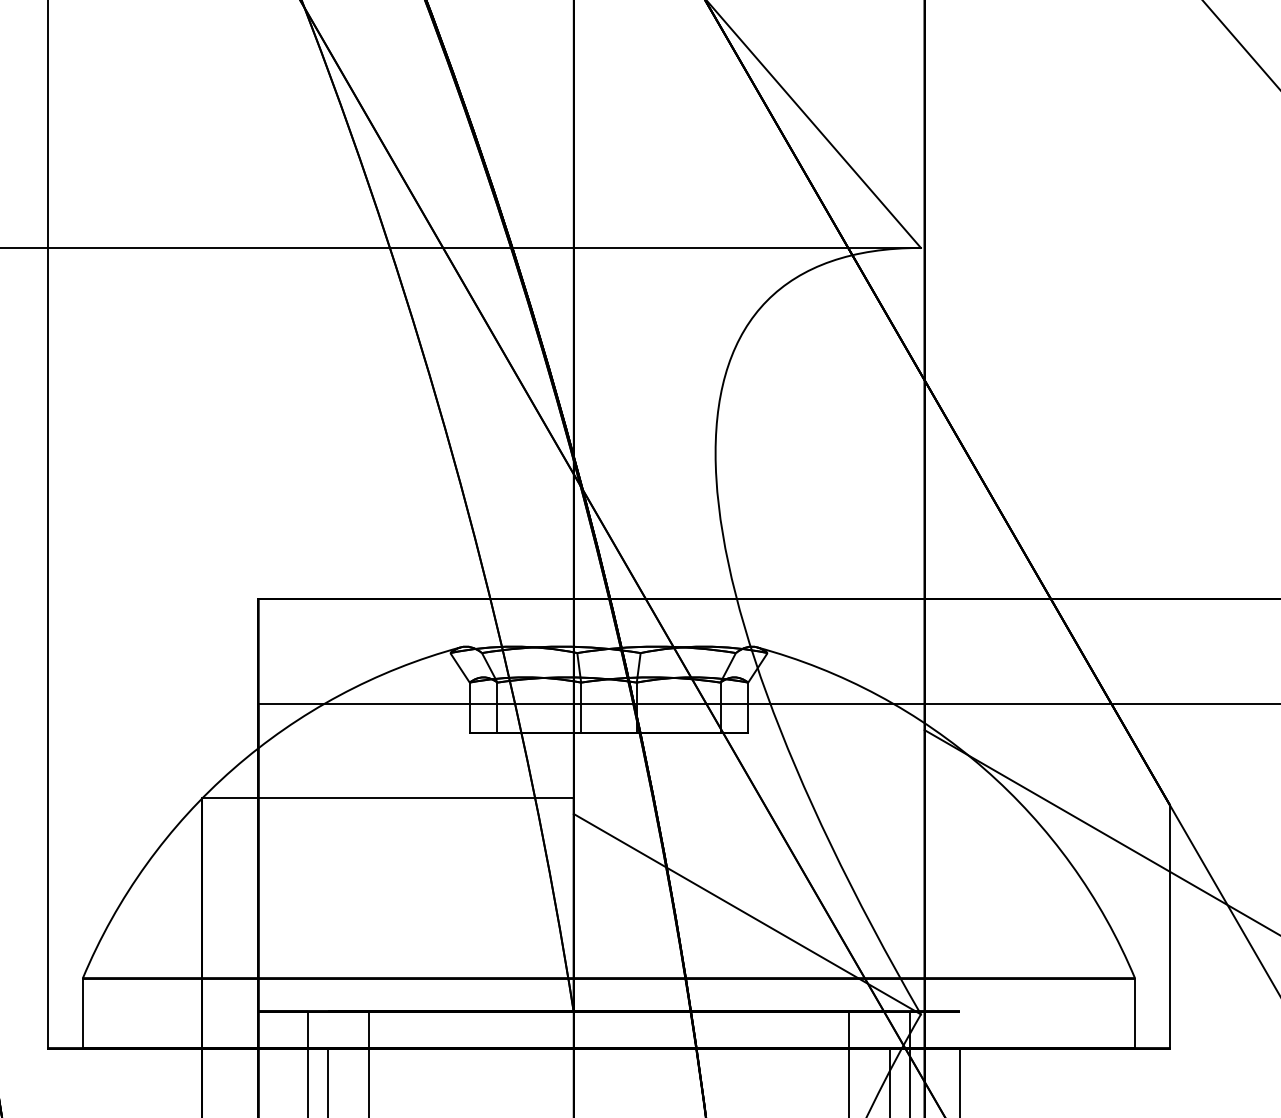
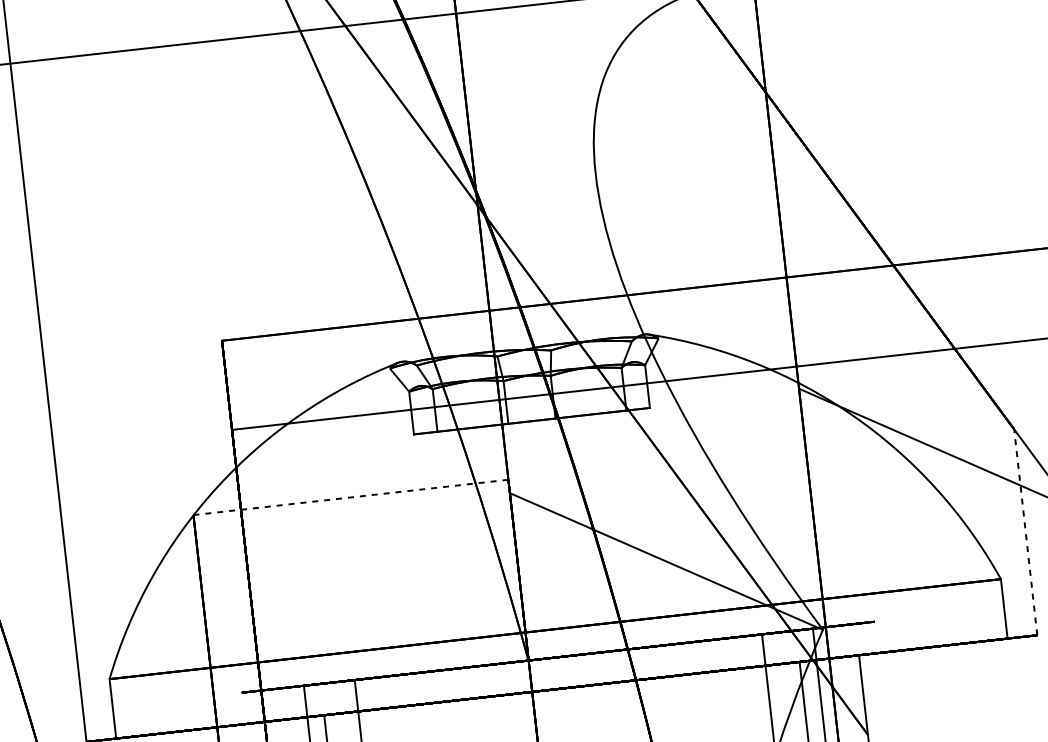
line: (387, 798) -> (350, 497), solid -> dashed
line: (1170, 927) -> (1026, 532), solid -> dashed

